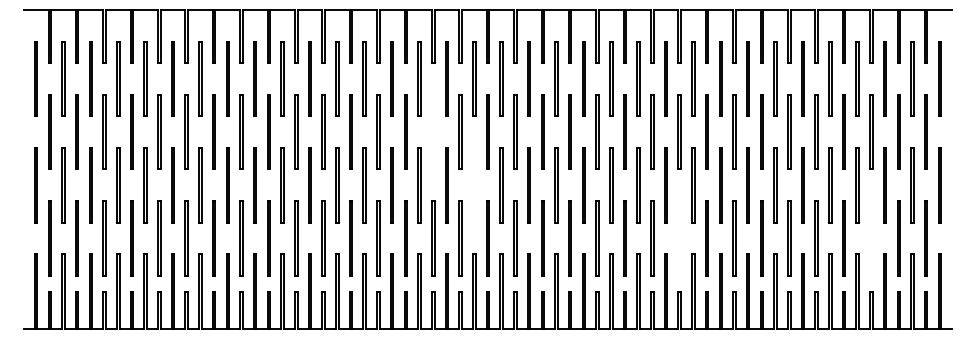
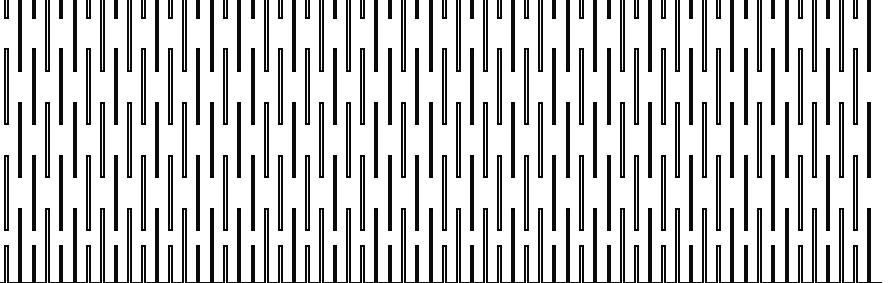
line: (432, 131) -> (361, 85), added
line: (473, 185) -> (402, 139), added
line: (678, 238) -> (607, 192), added
line: (870, 238) -> (799, 192), added

